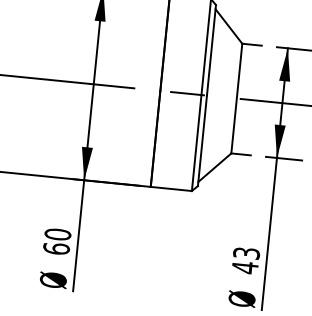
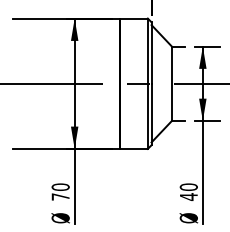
text: (56, 248) -> (60, 196), 60 -> 70
text: (246, 252) -> (188, 186), 43 -> 40

